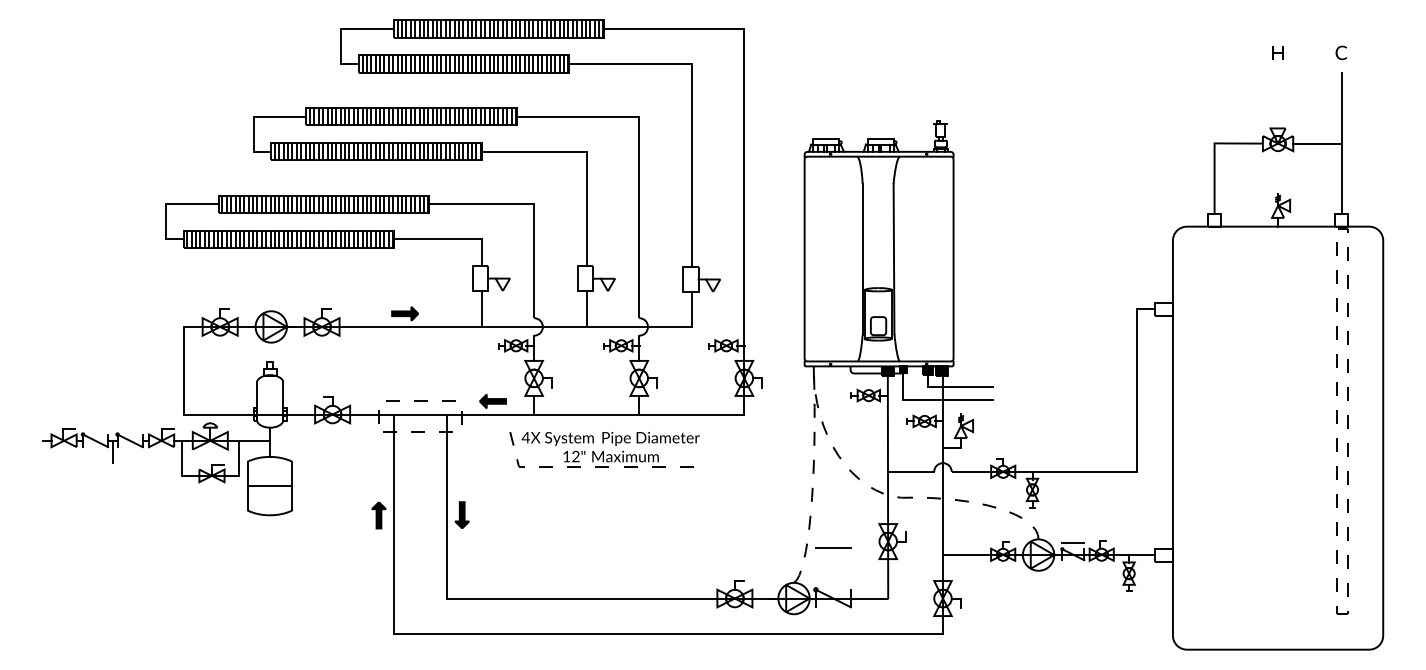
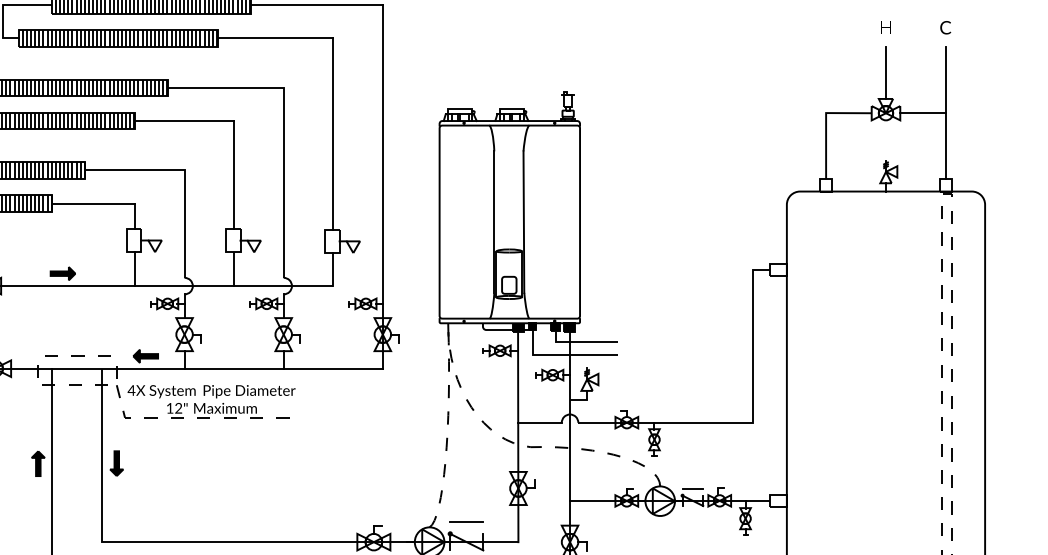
line: (1278, 100) -> (886, 72), added
part: (604, 449) -> (205, 401), moved
line: (833, 547) -> (466, 521), moved

